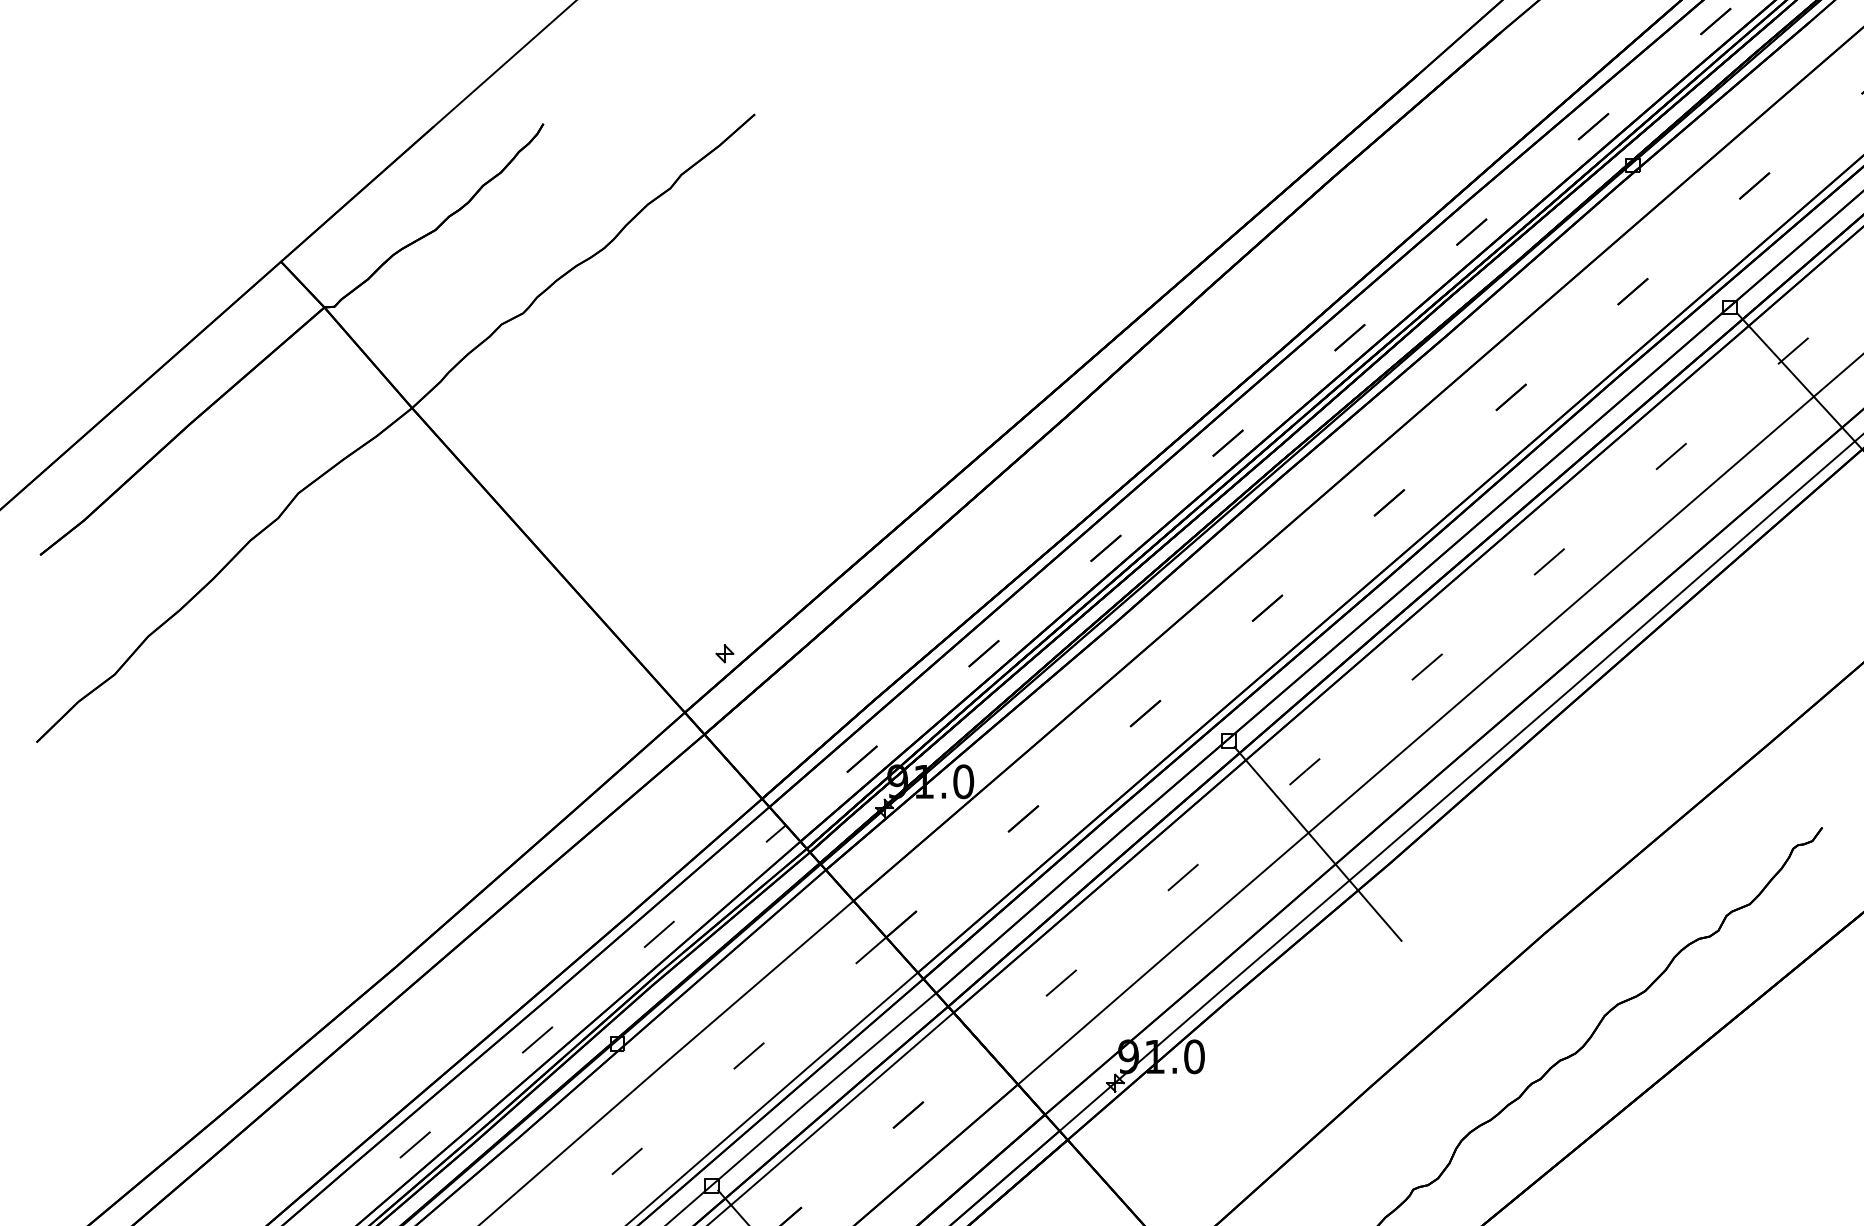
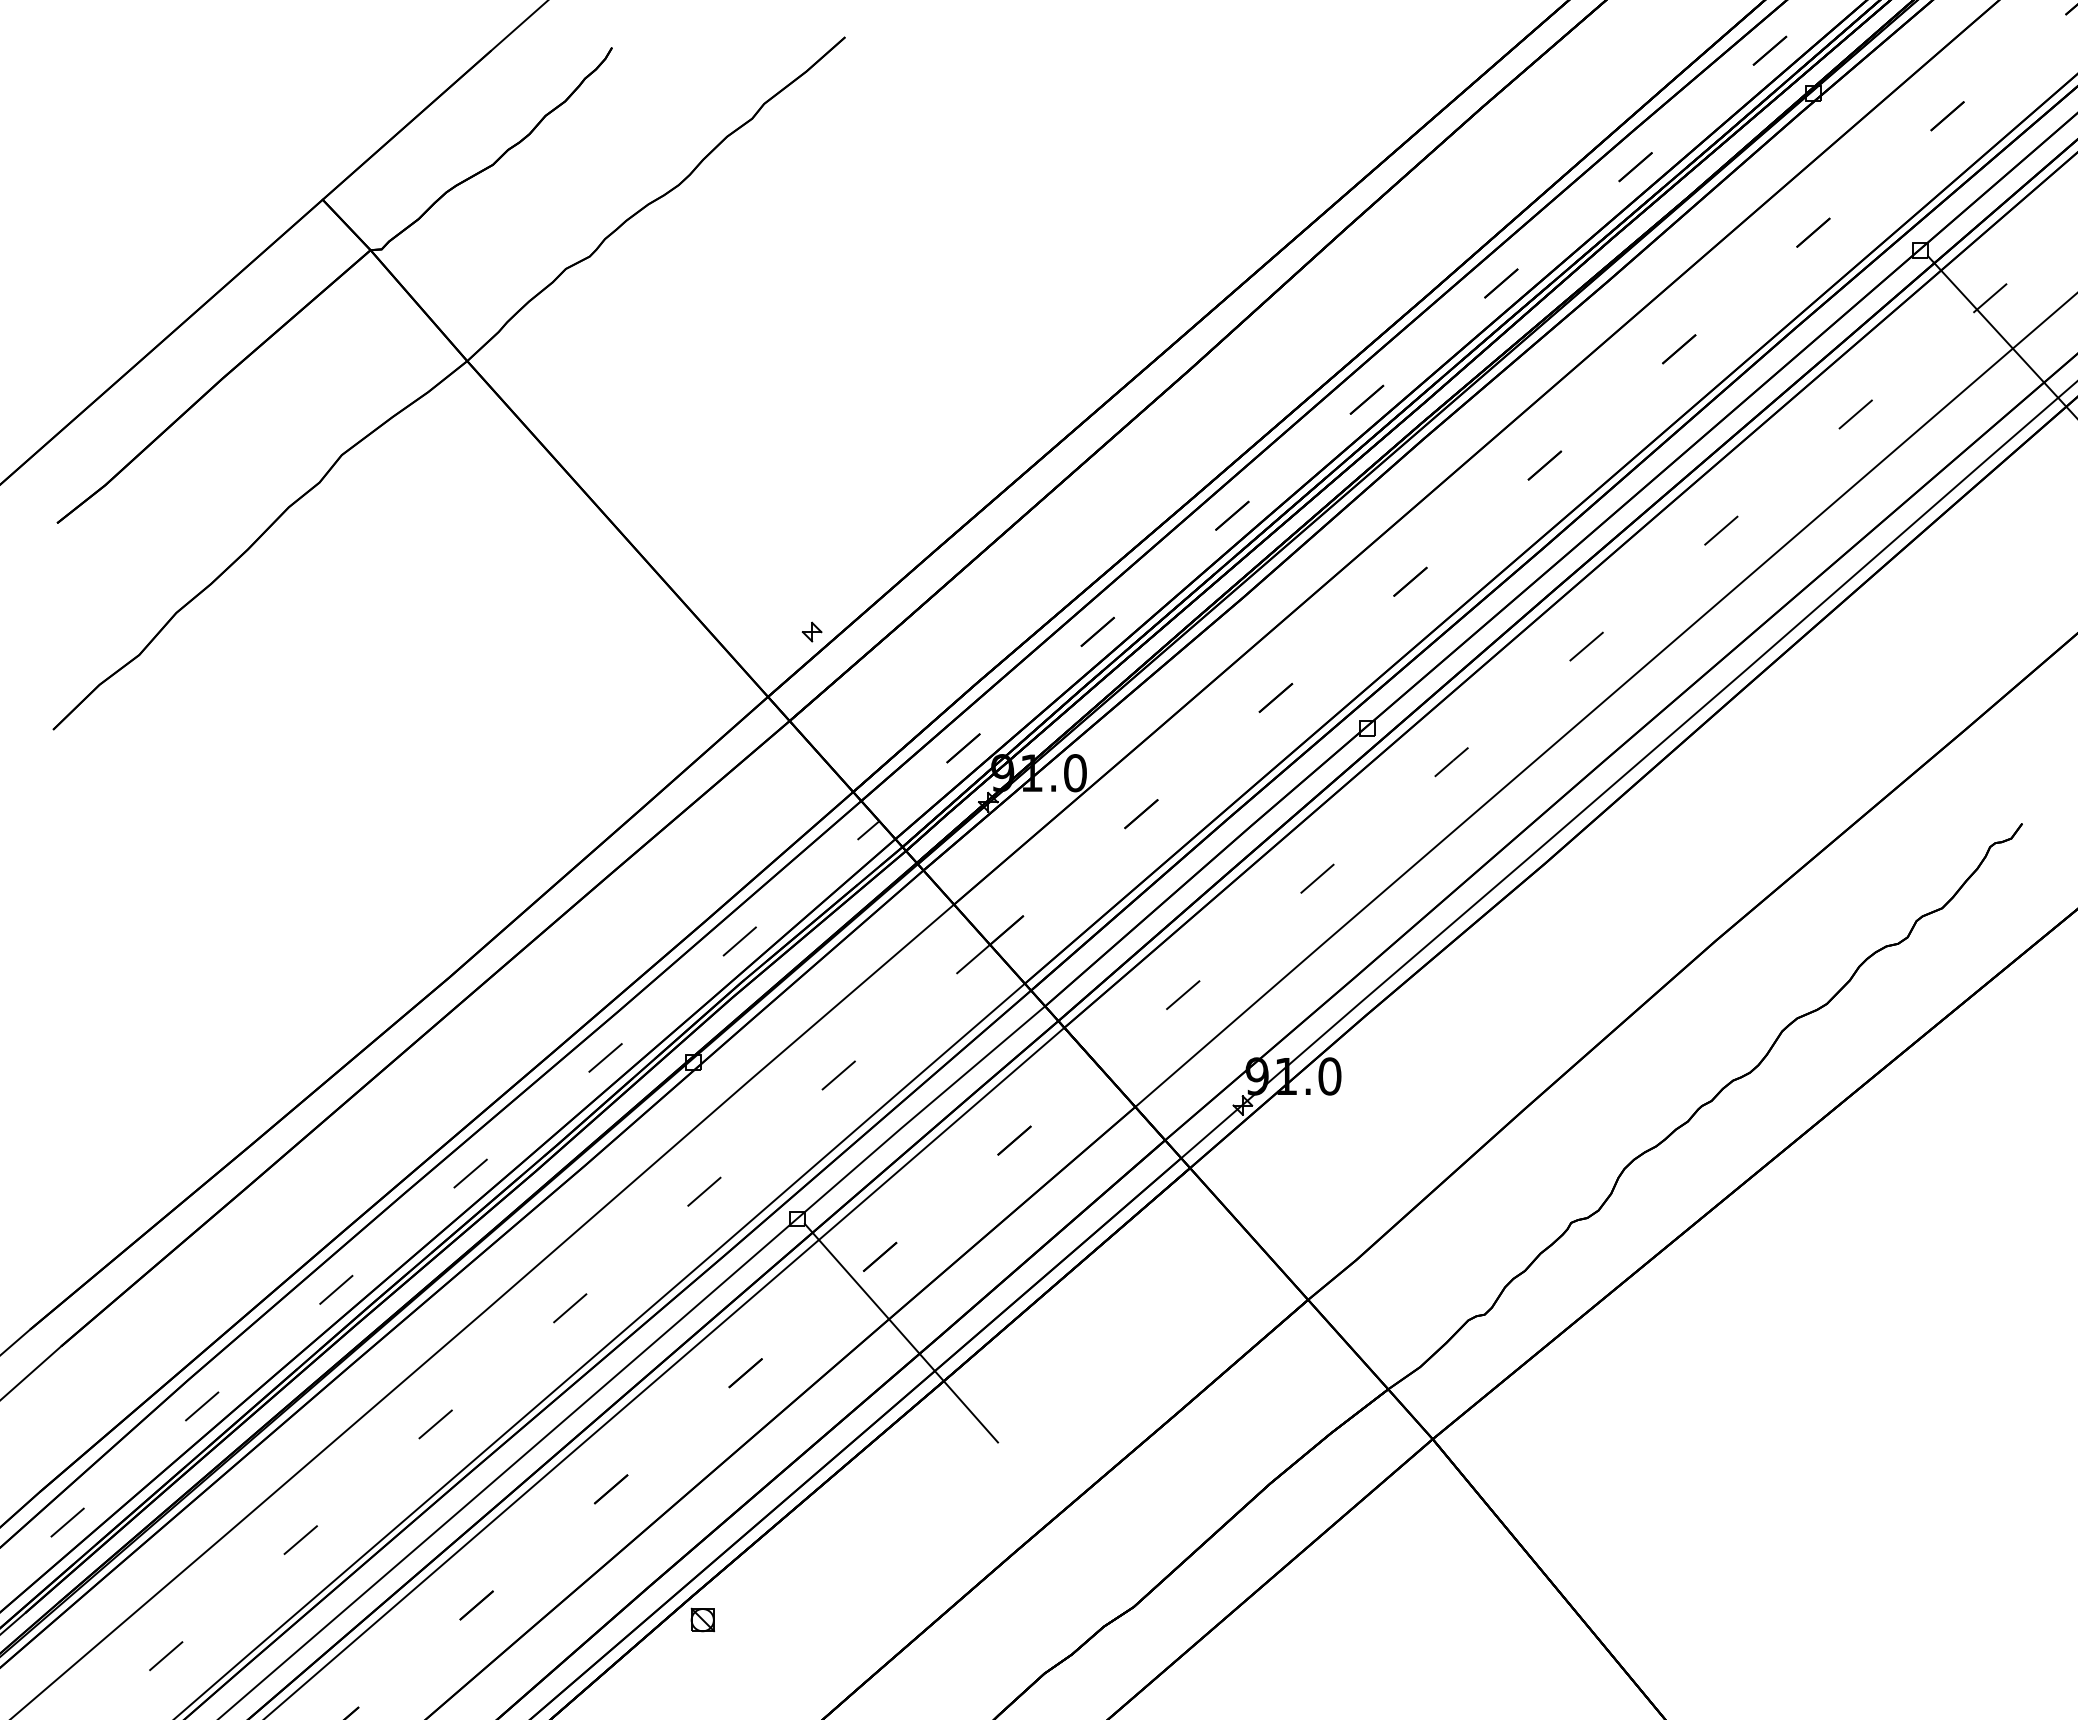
line: (1318, 843) -> (1466, 841), removed

